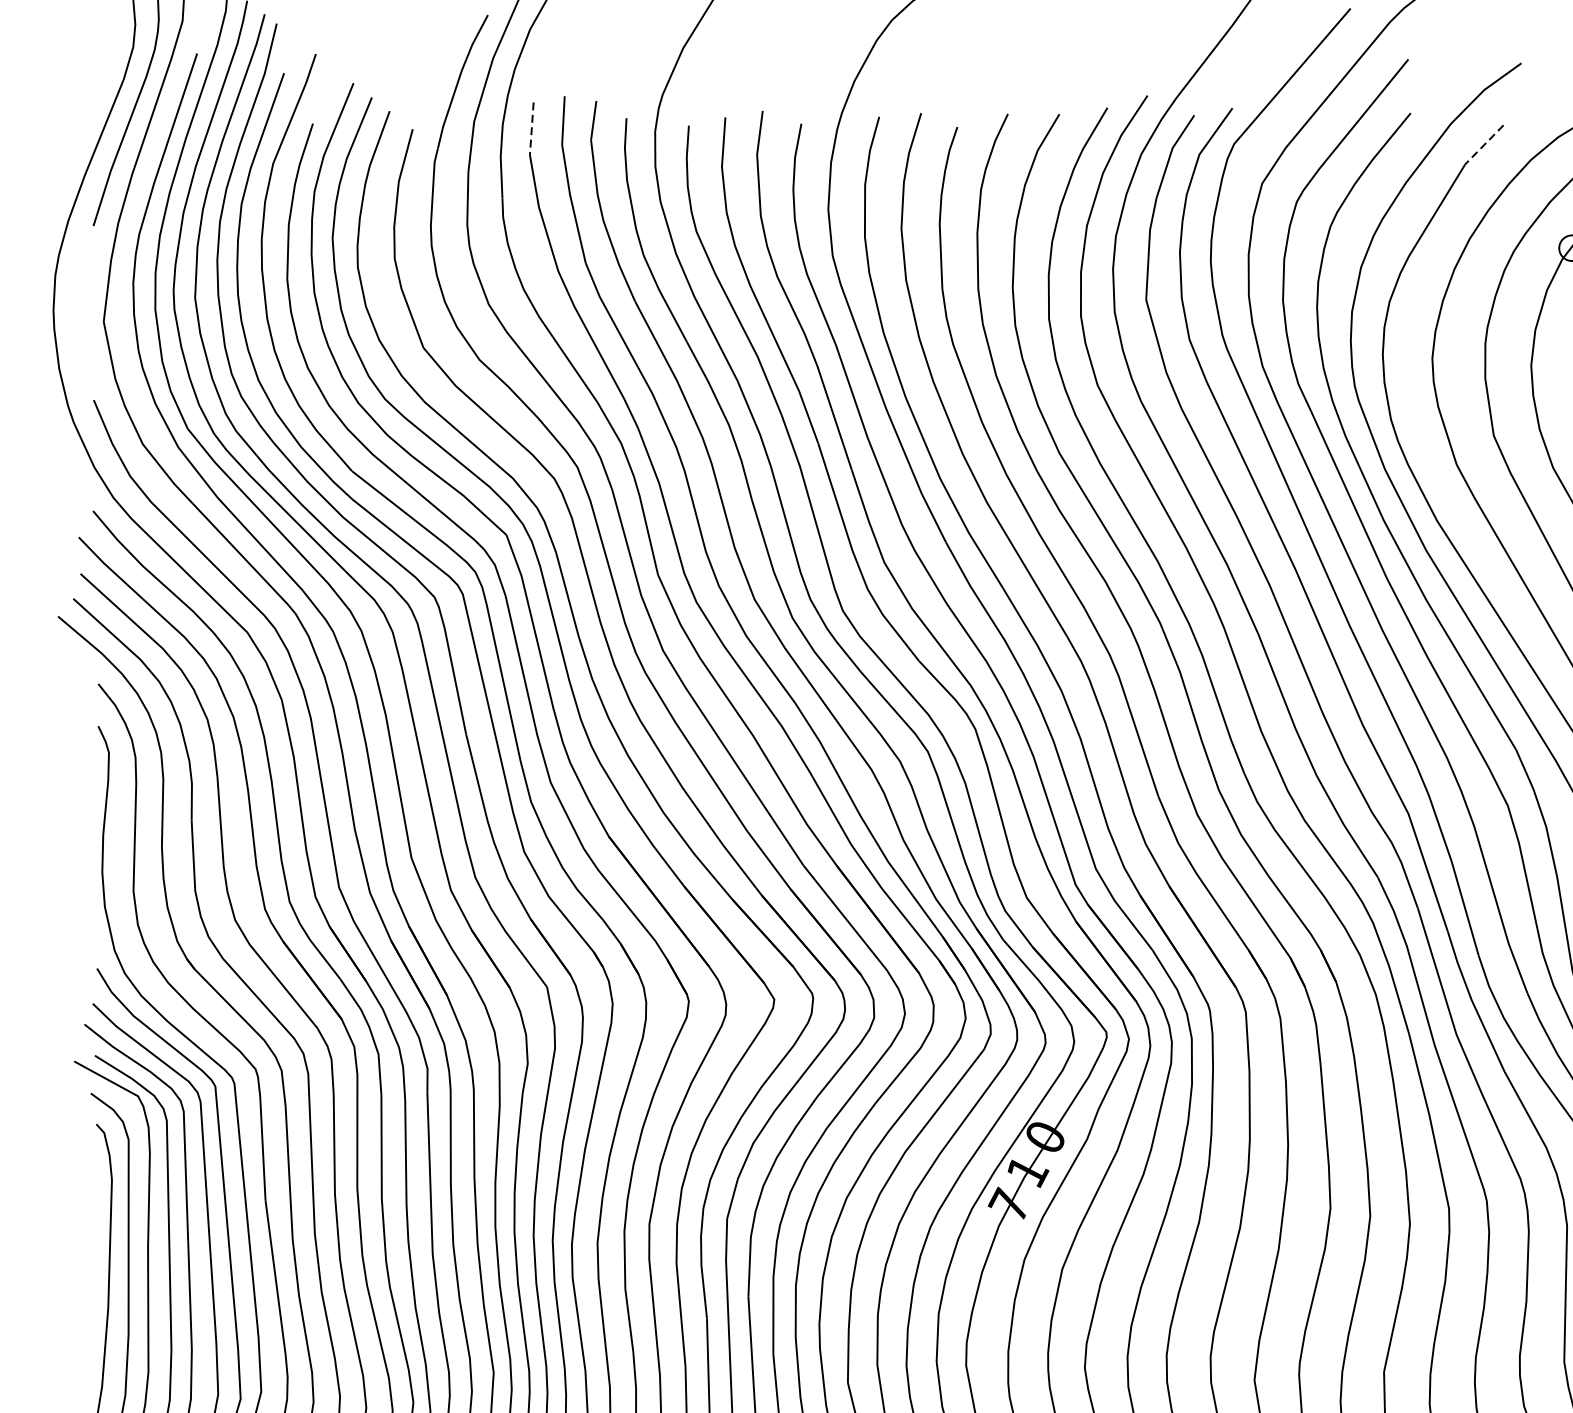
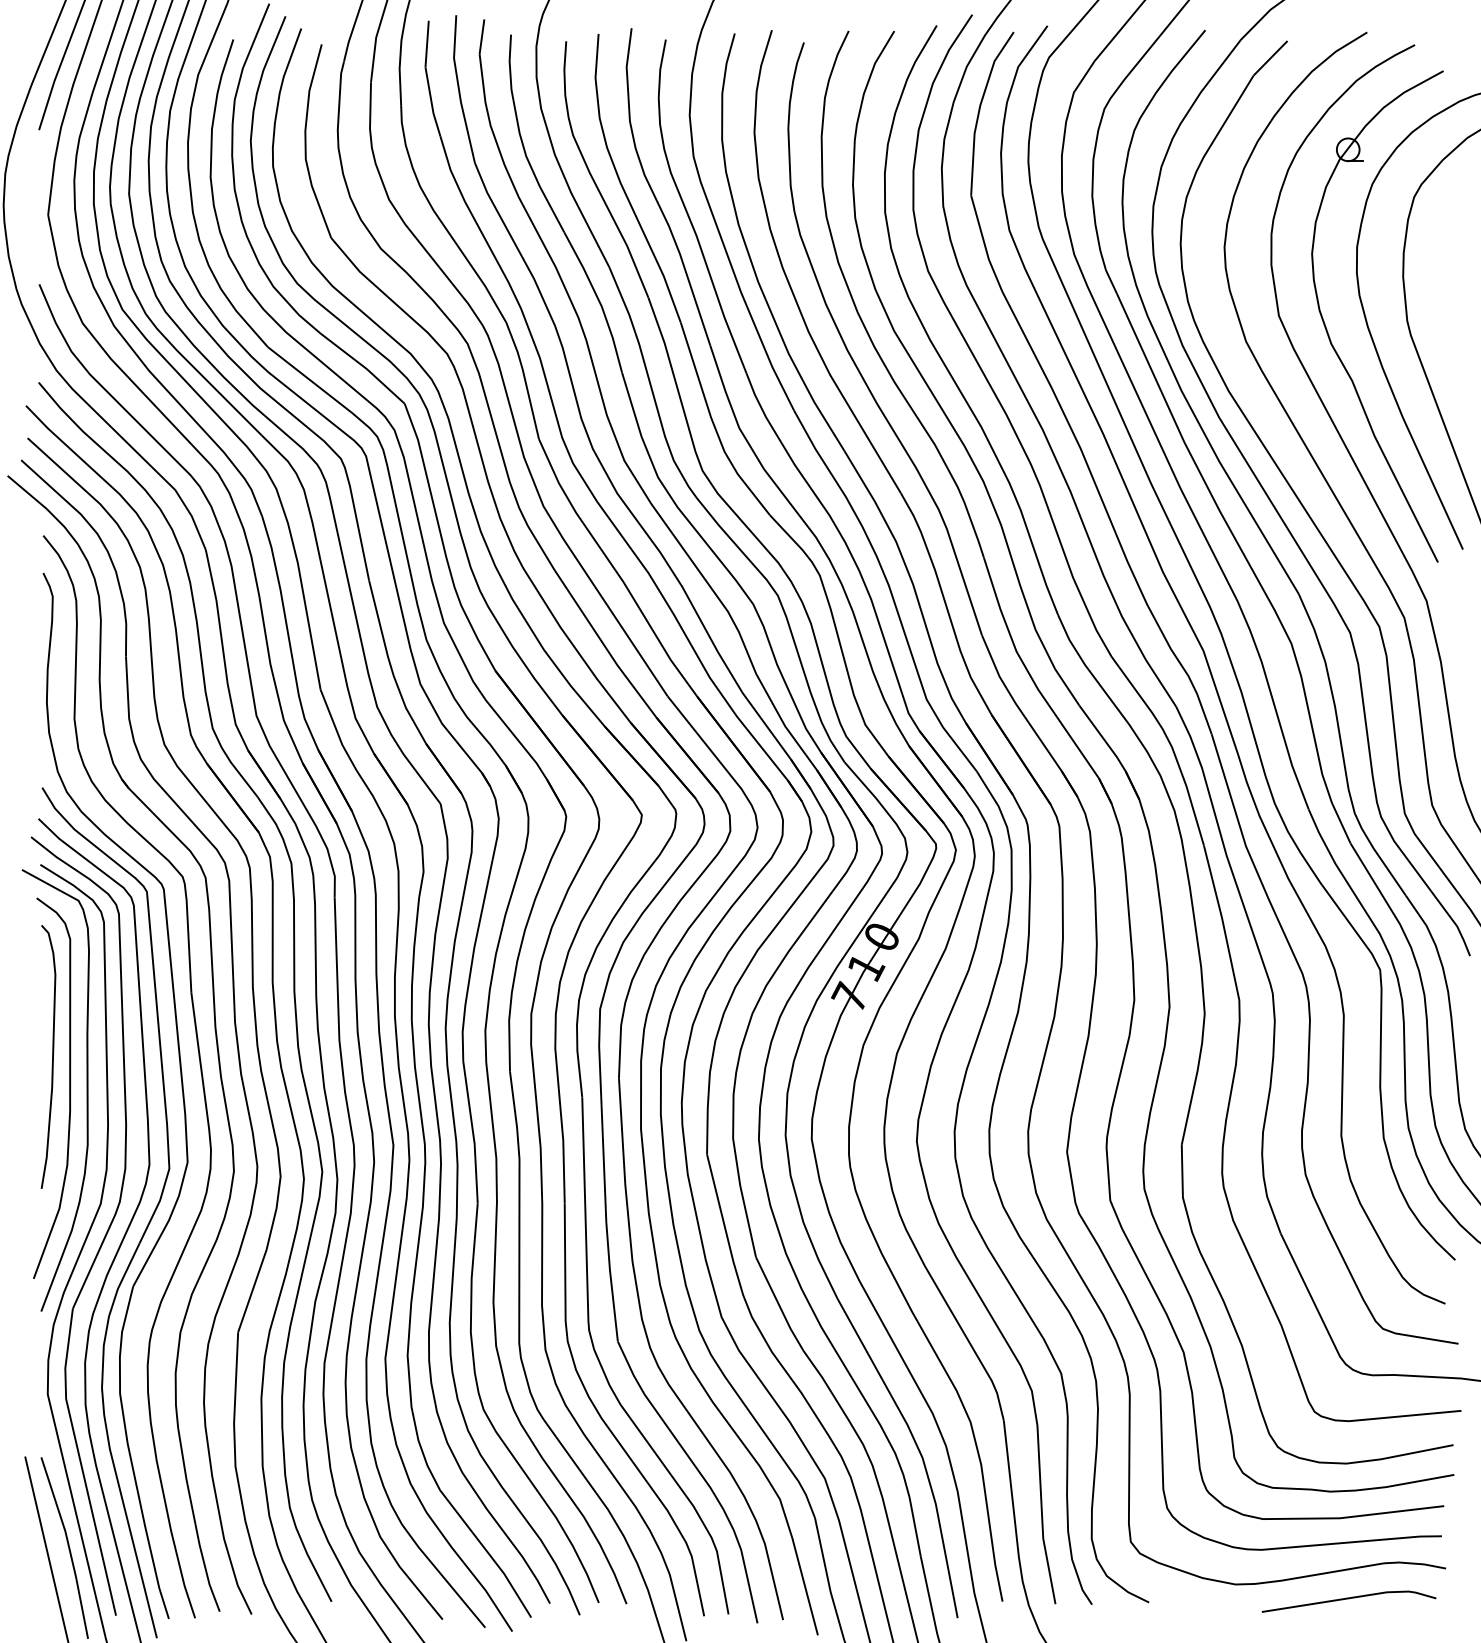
line: (532, 129) -> (427, 44), dashed -> solid
line: (1484, 145) -> (1270, 58), dashed -> solid

